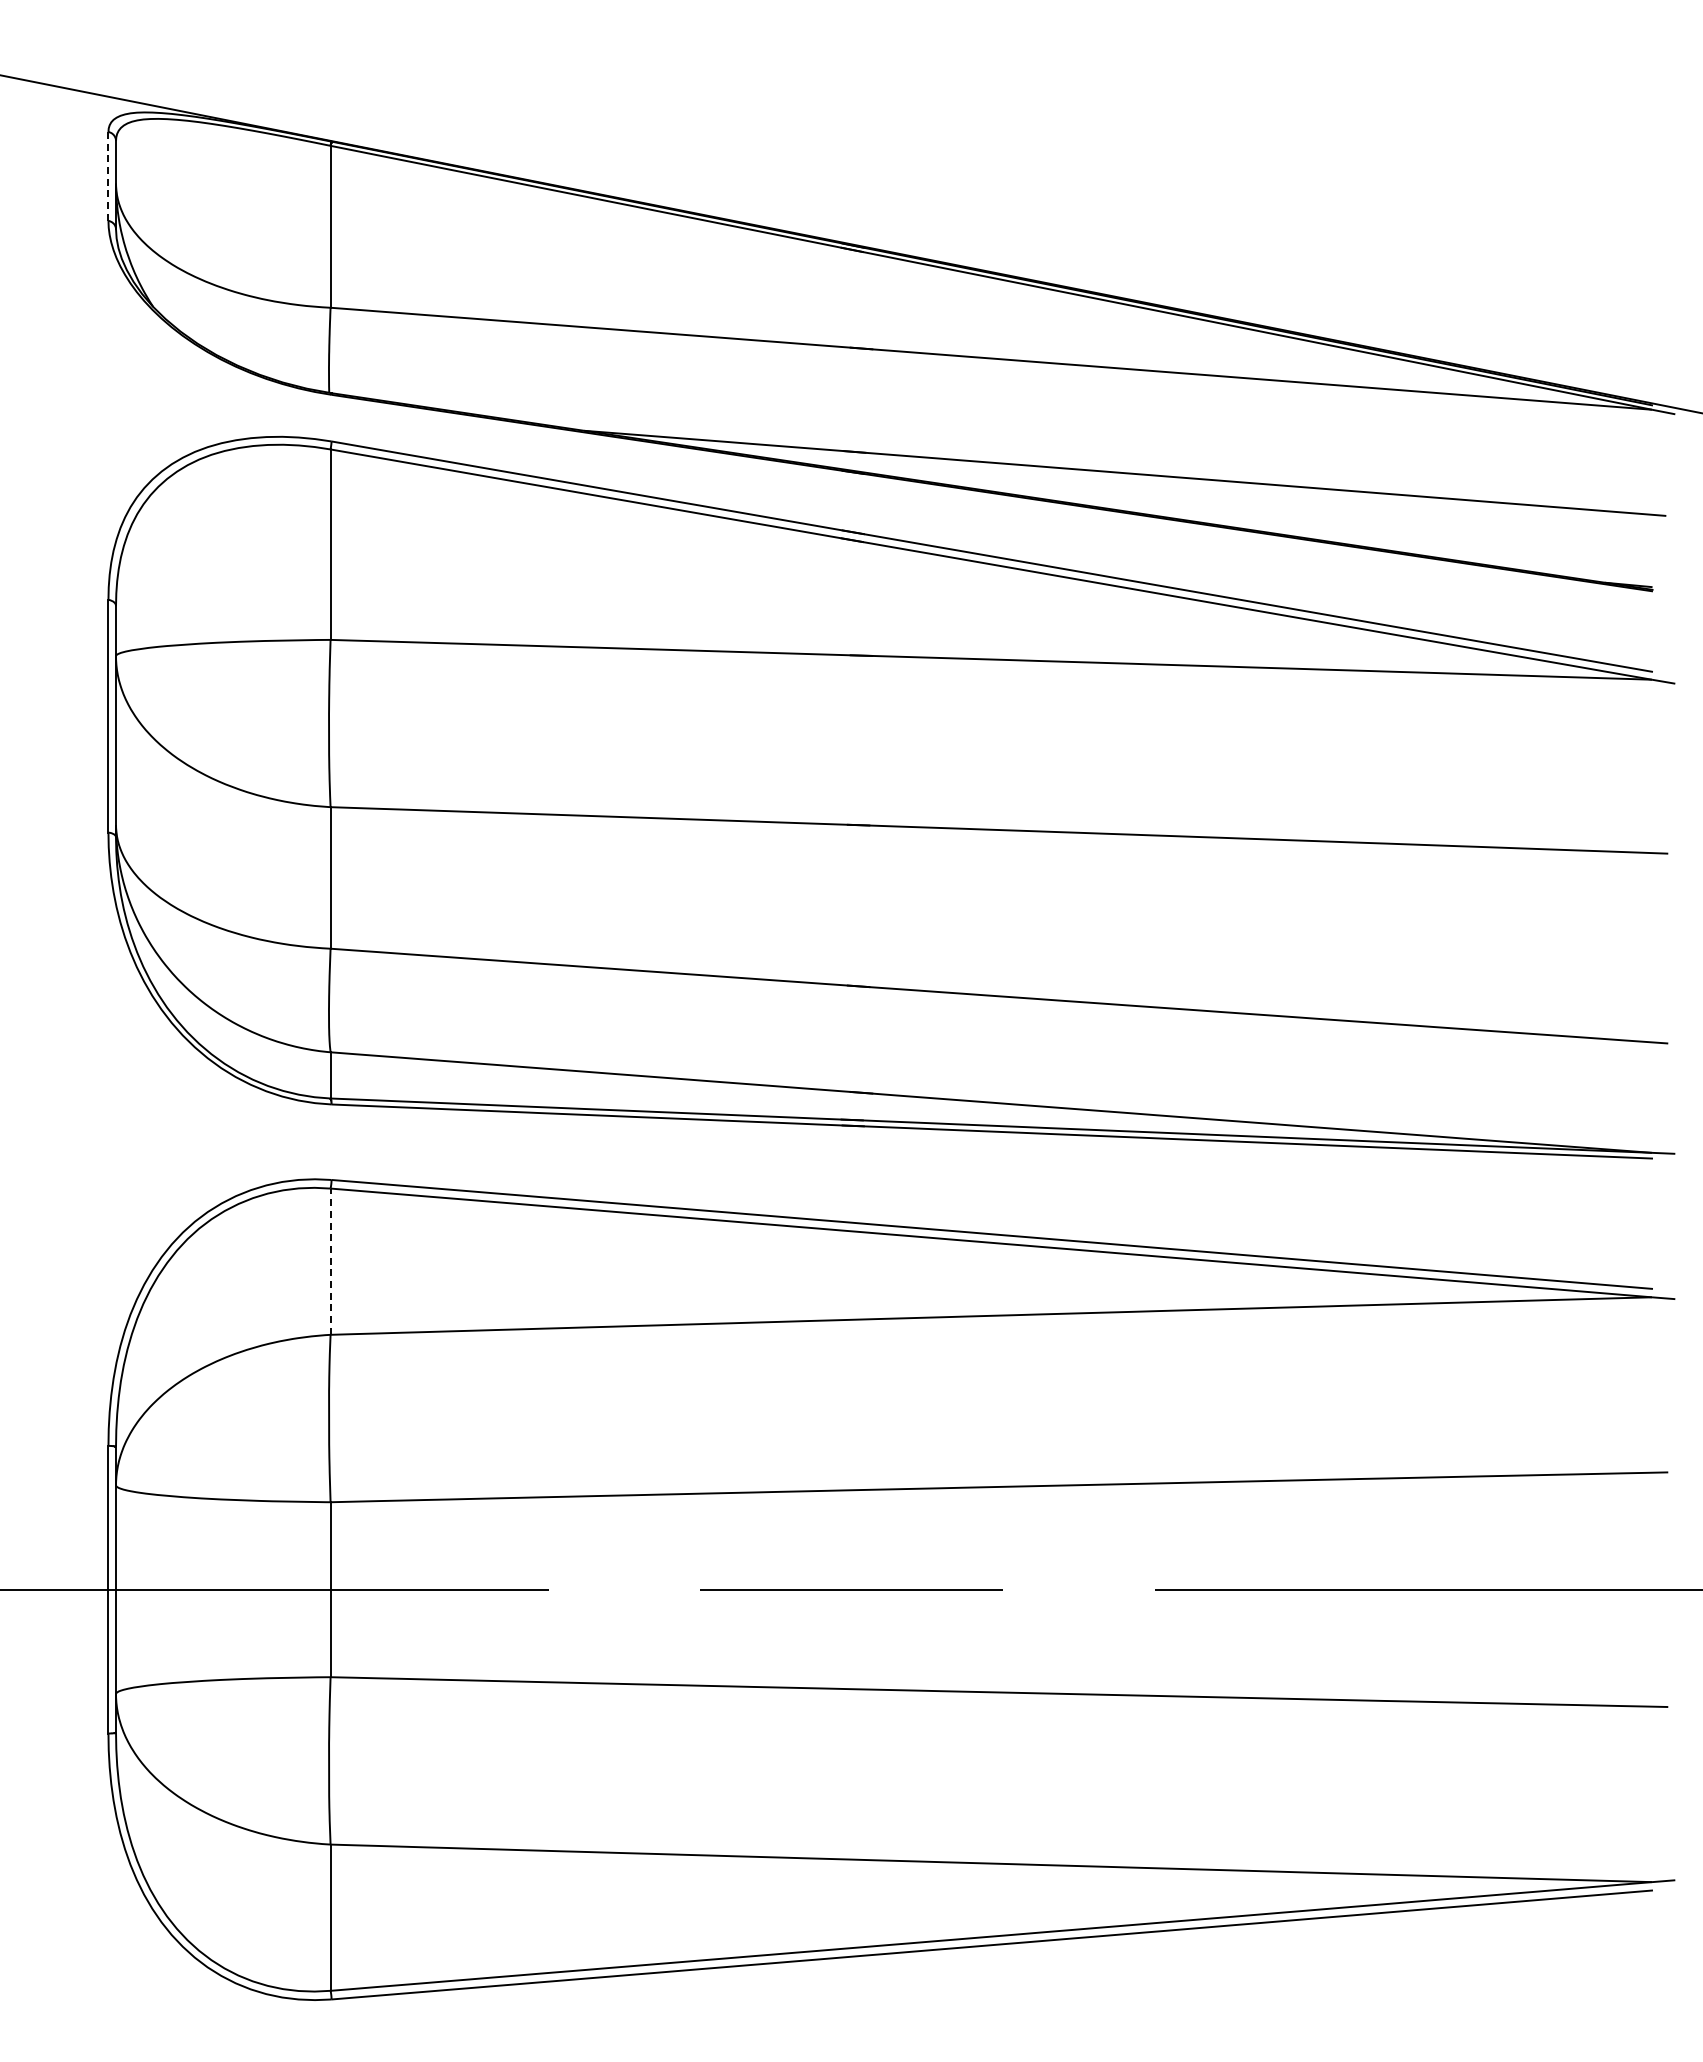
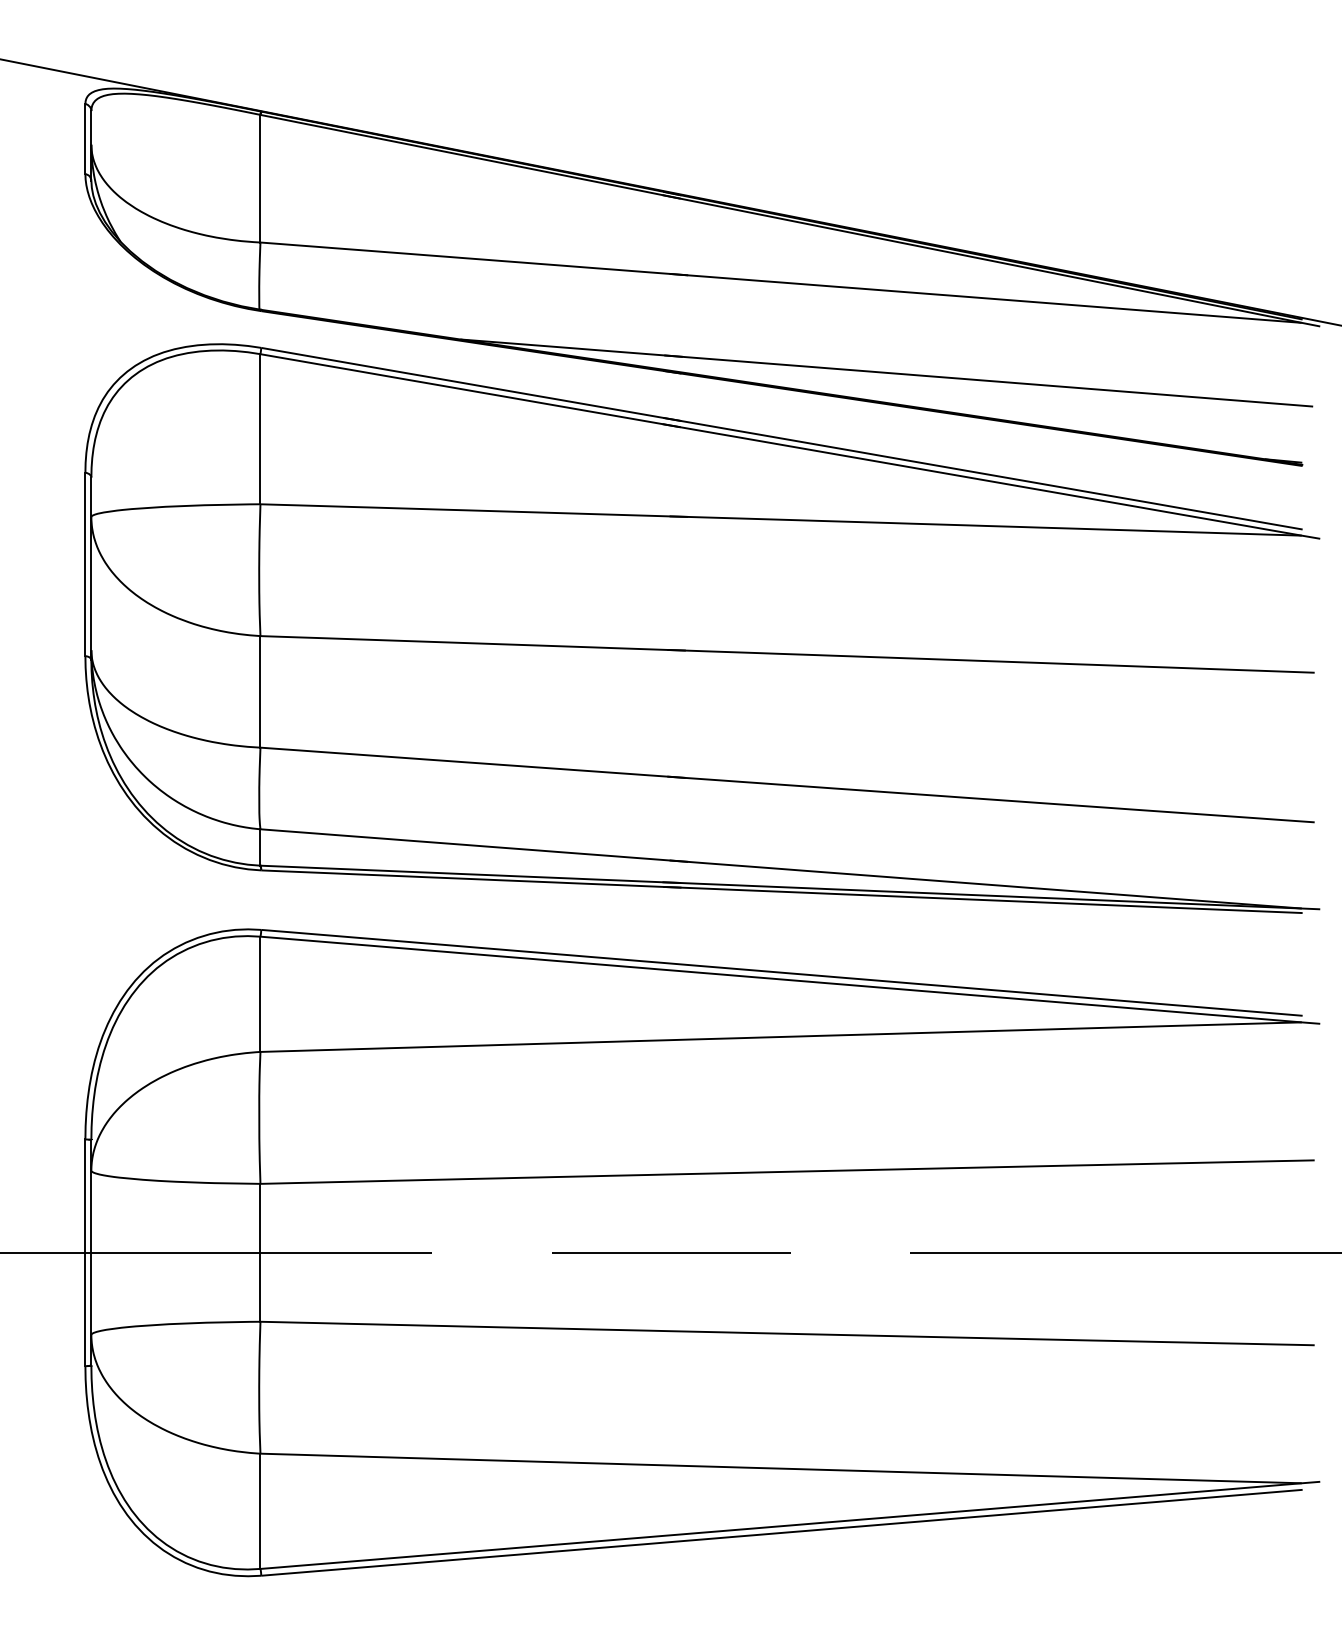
line: (108, 175) -> (85, 138), dashed -> solid
line: (330, 1261) -> (260, 994), dashed -> solid

